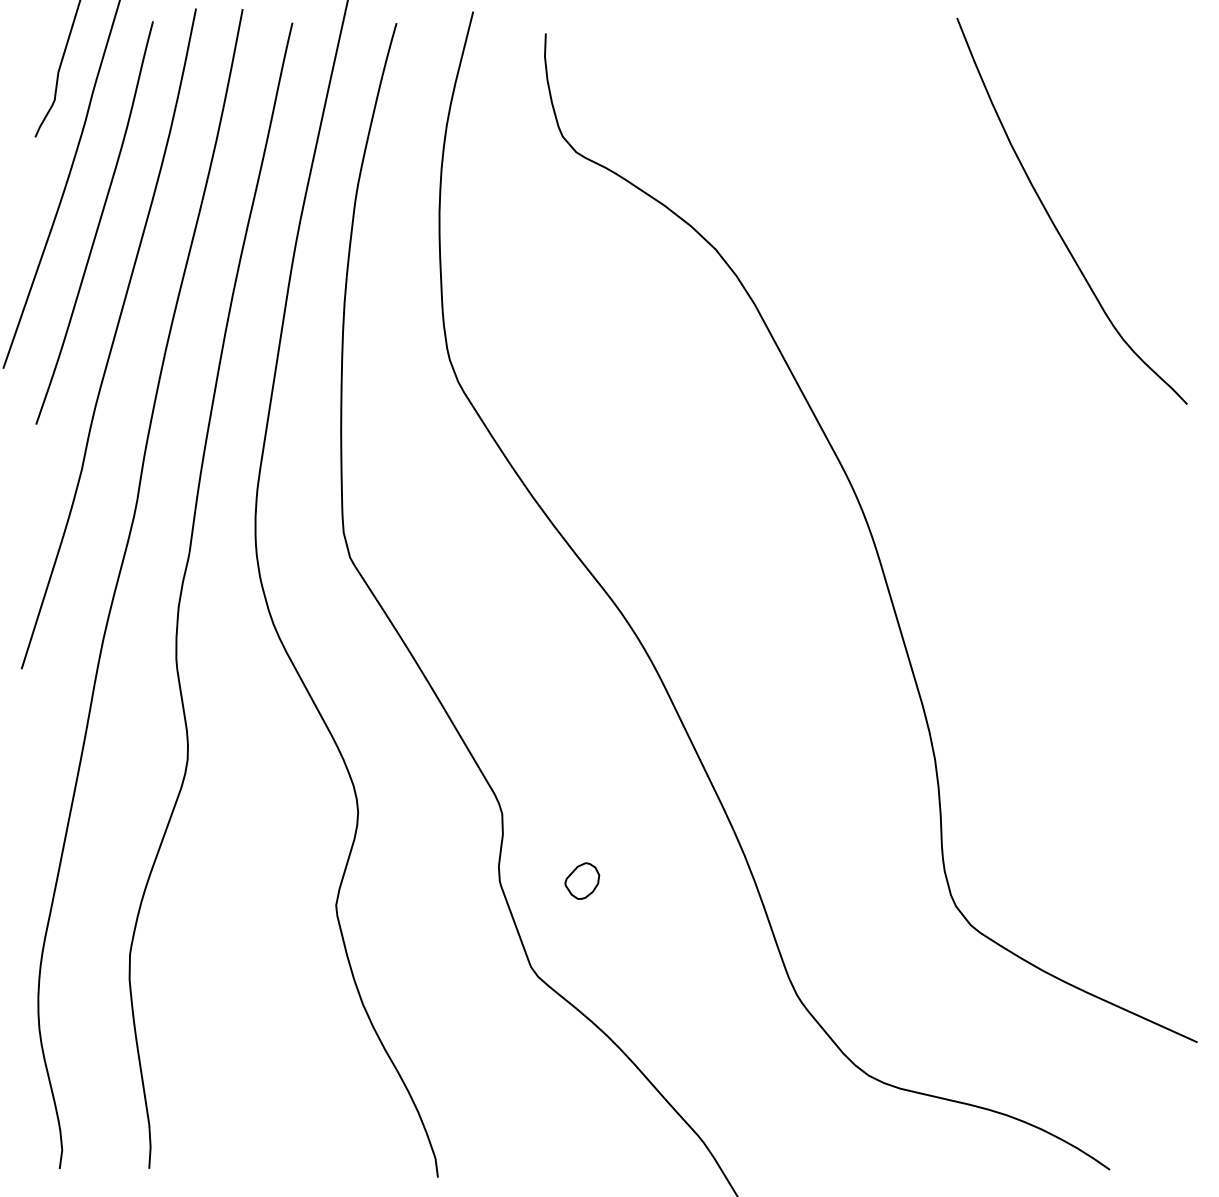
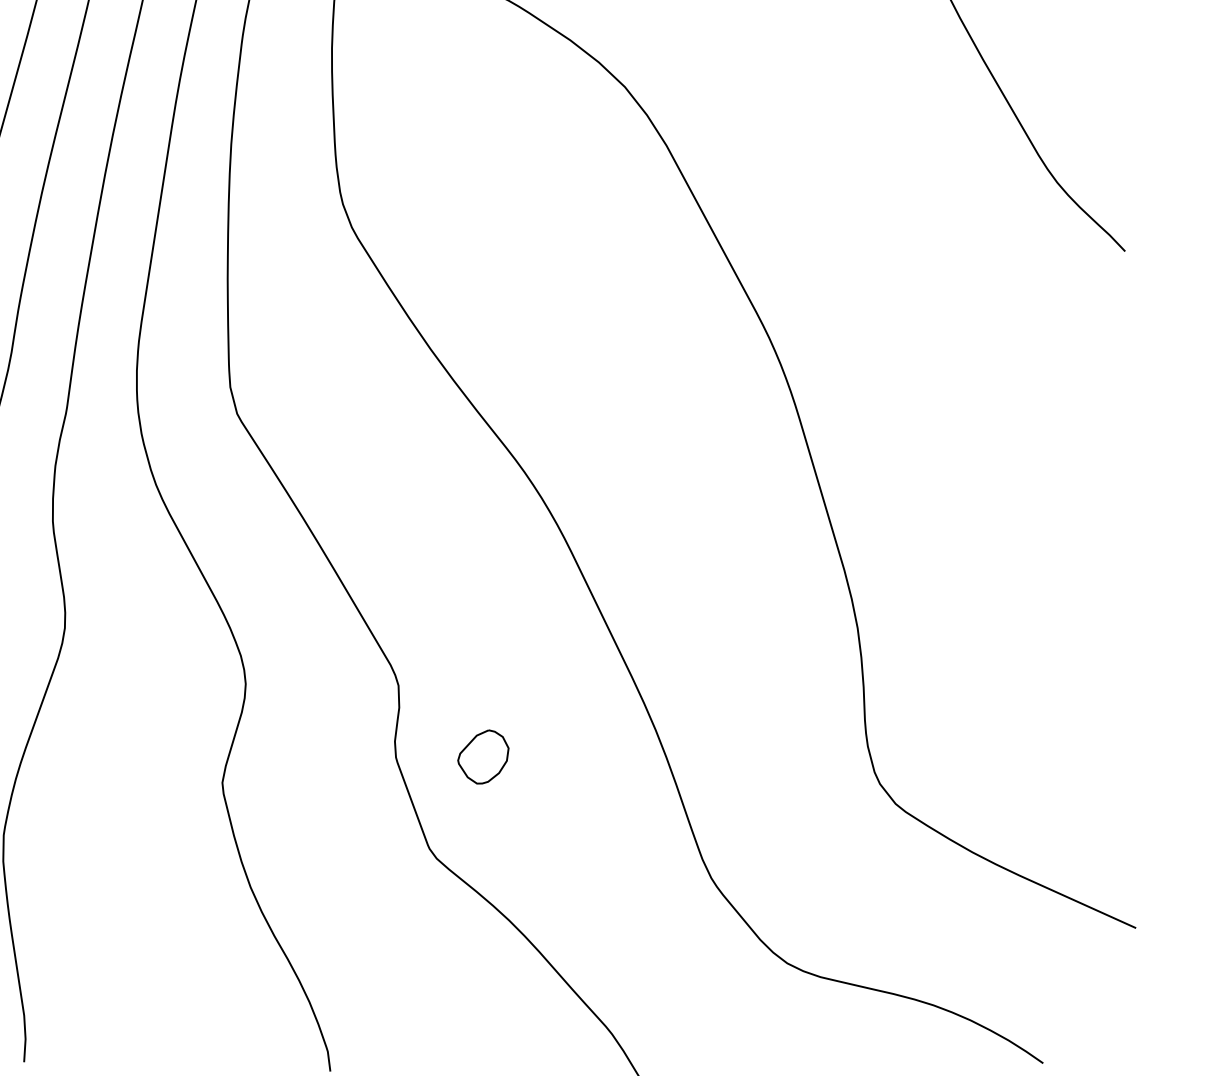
part: (582, 880) -> (483, 756), size x1.4

